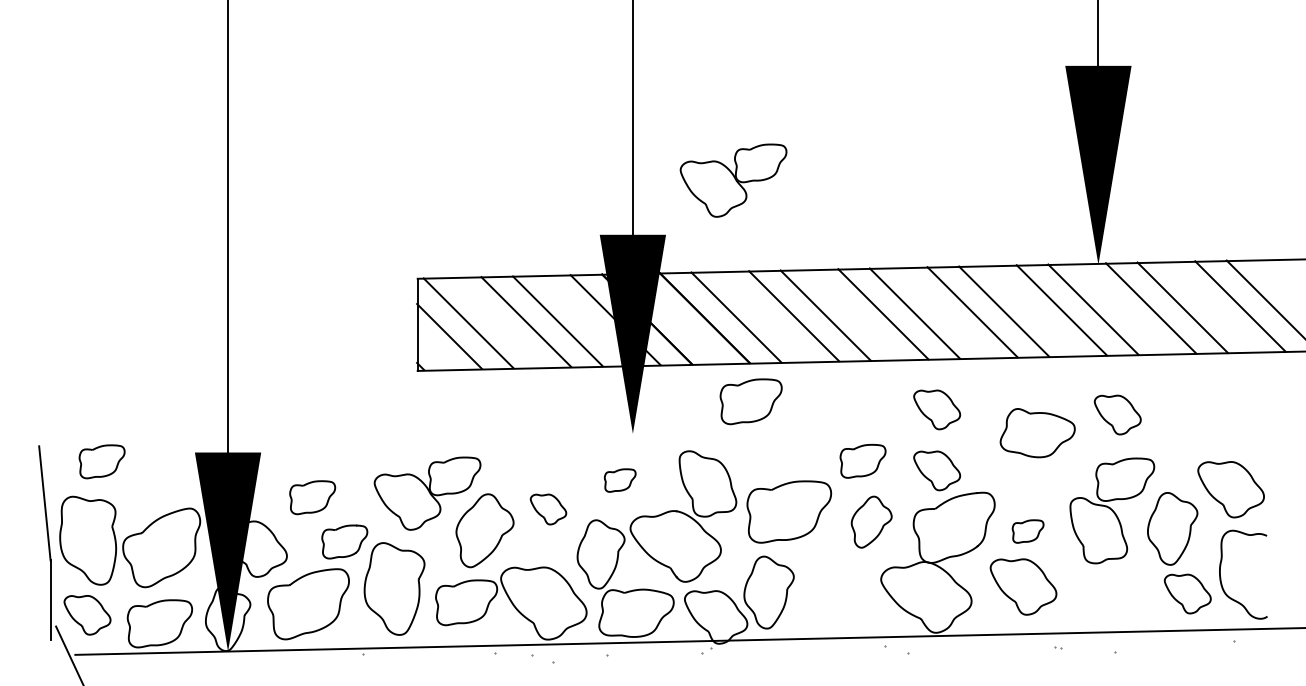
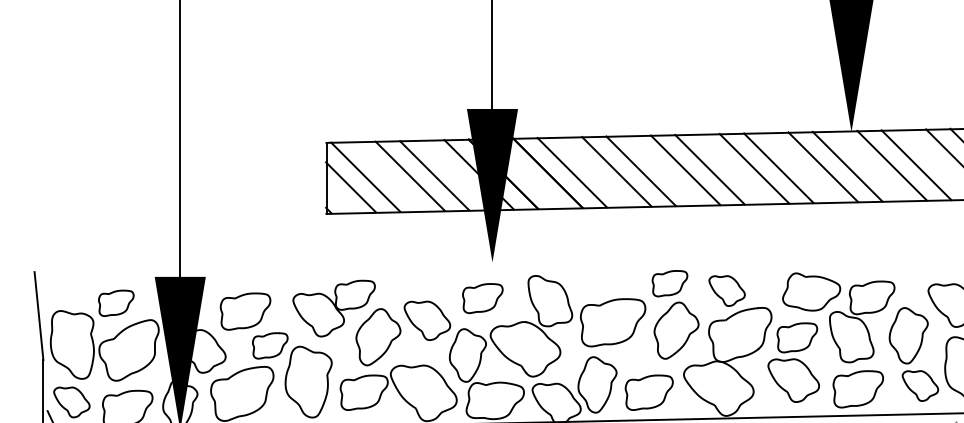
part: (733, 180) -> (570, 67), removed
part: (750, 401) -> (648, 392), moved
part: (937, 409) -> (727, 243), removed
part: (1117, 414) -> (866, 247), removed
part: (1037, 433) -> (811, 292), moved
part: (101, 461) -> (115, 303), moved
part: (619, 480) -> (482, 298), size x1.67
part: (312, 497) -> (245, 311), size x1.43
part: (548, 509) -> (427, 320), size x1.67
part: (871, 521) -> (676, 330), size x1.43
part: (1027, 531) -> (796, 337), size x1.67
part: (1107, 597) -> (858, 388), added

